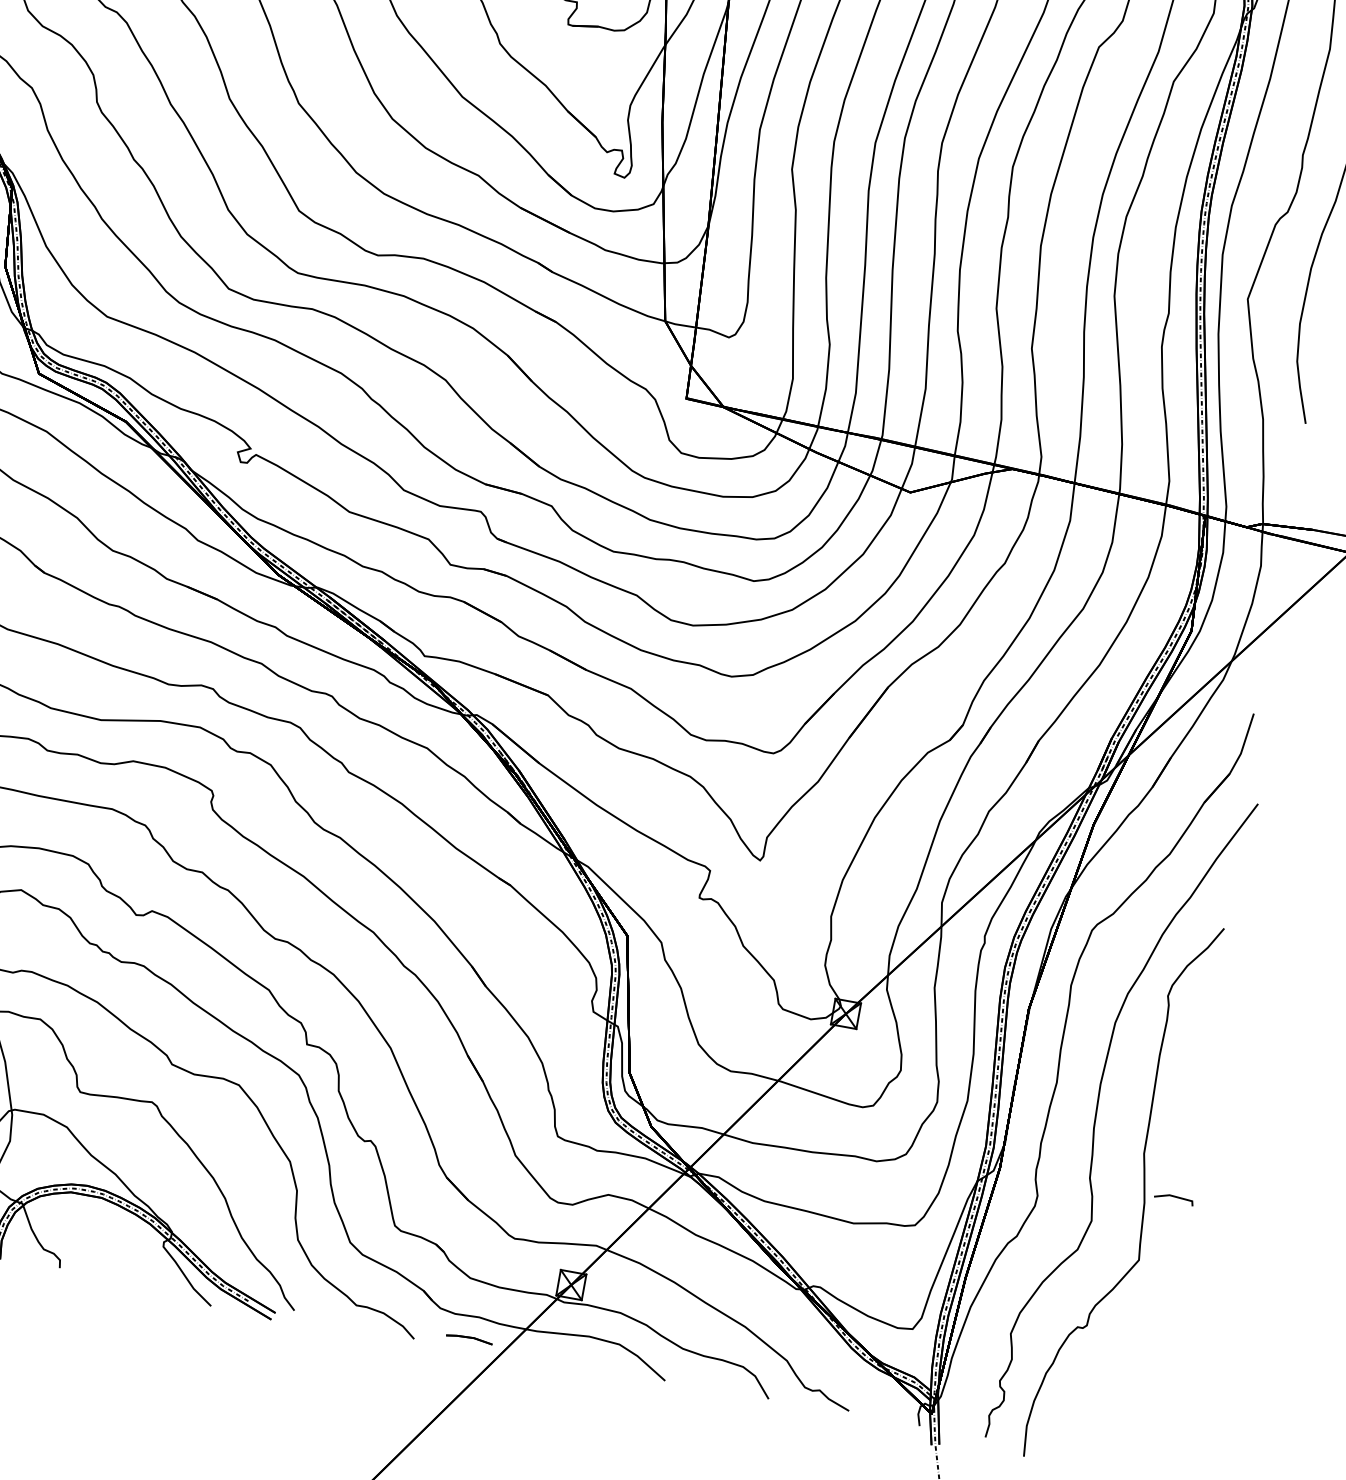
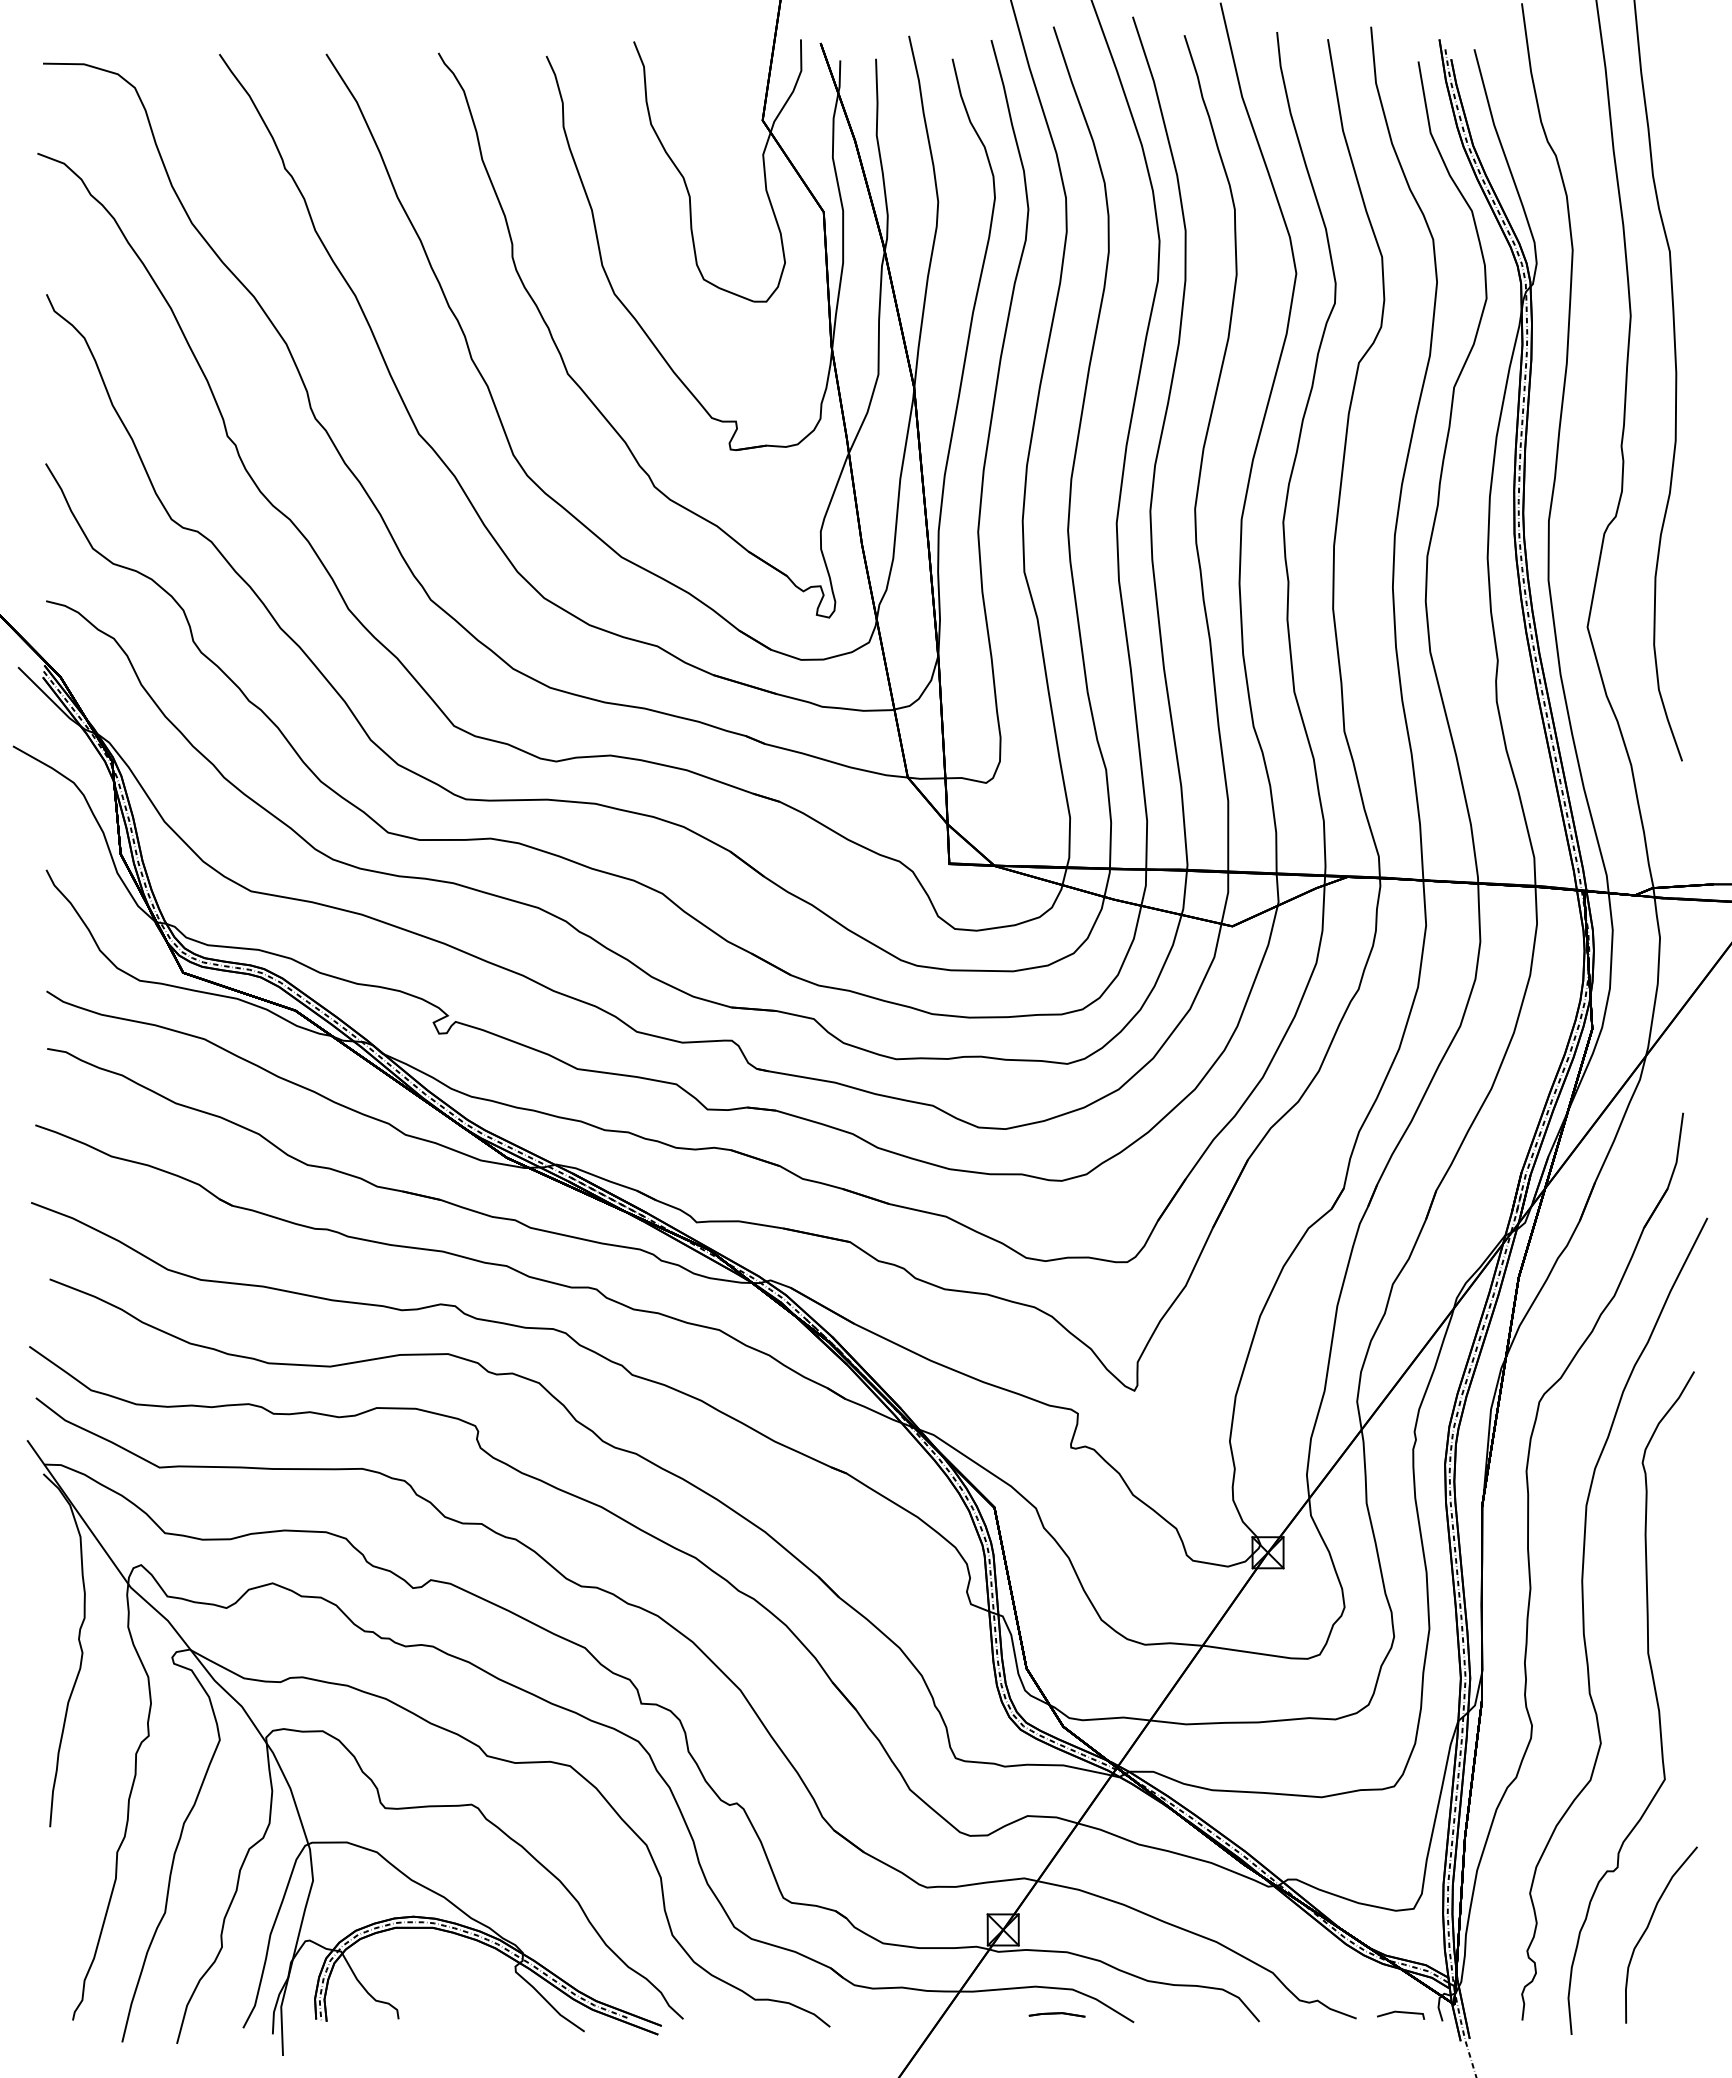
line: (1174, 1197) -> (1401, 2013), moved
part: (469, 1338) -> (1056, 2014), moved
curve: (1103, 1379) -> (1648, 1927), added

